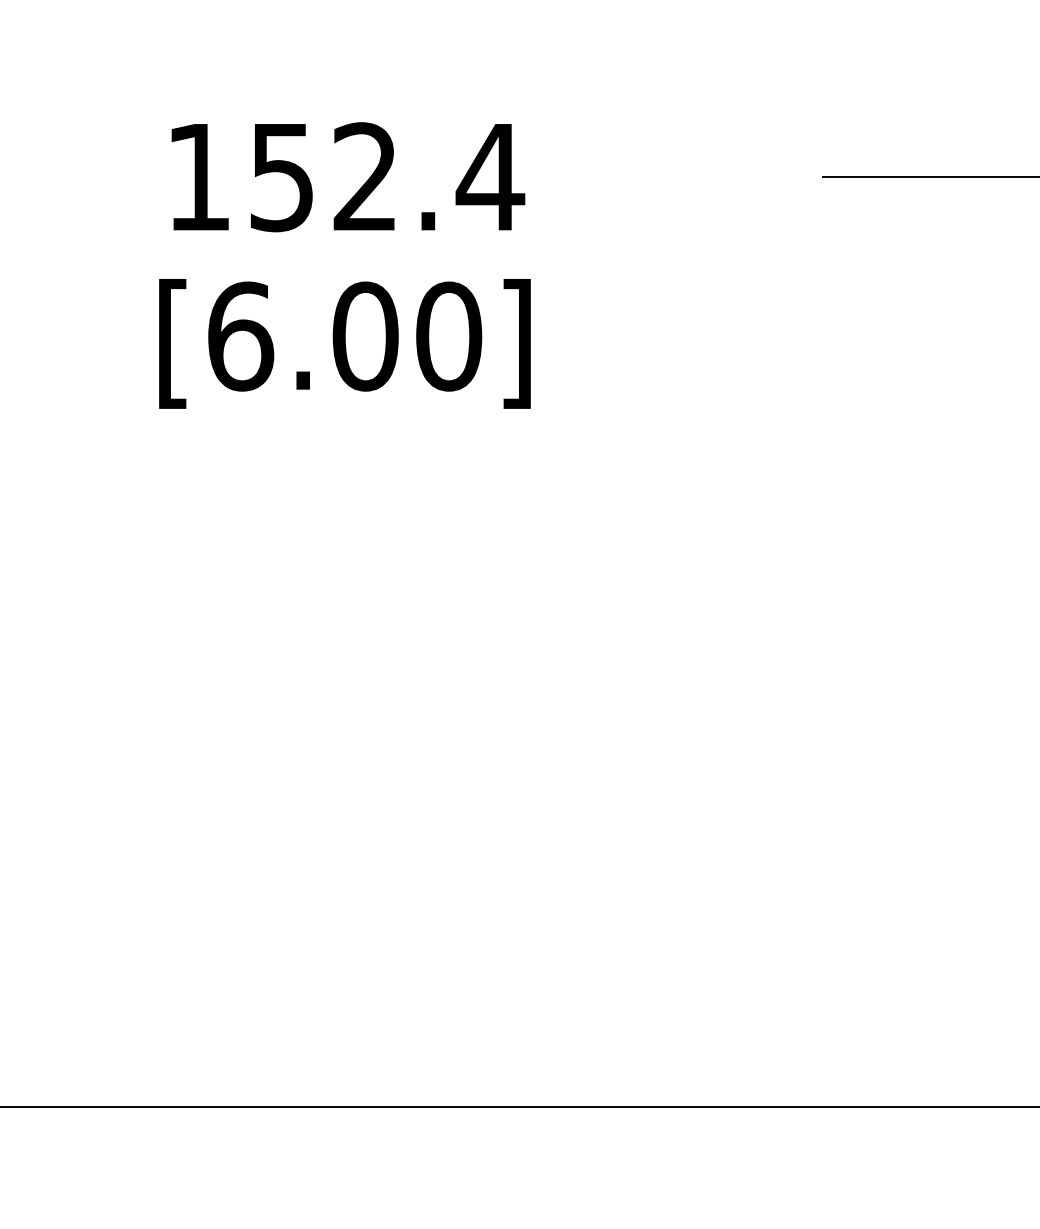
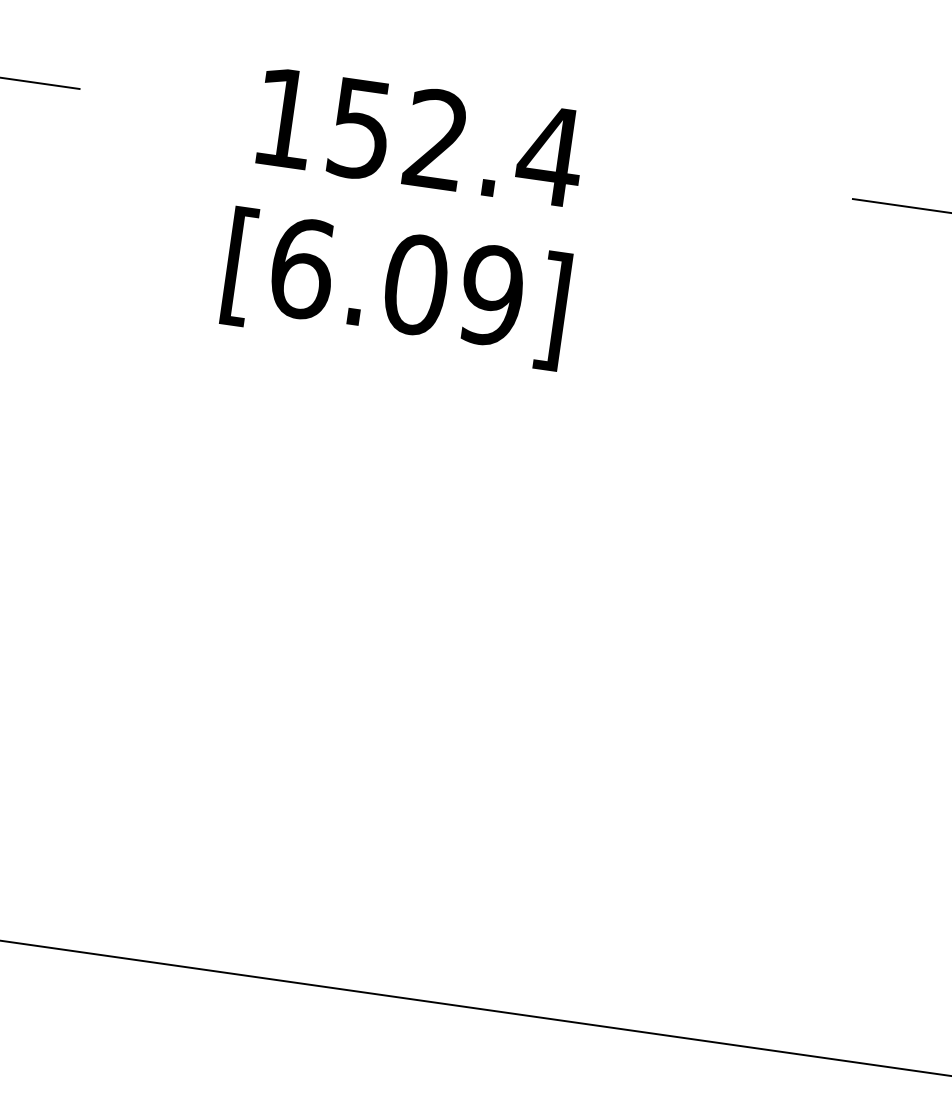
text: (448, 336) -> (491, 295), [6.00] -> [6.09]

